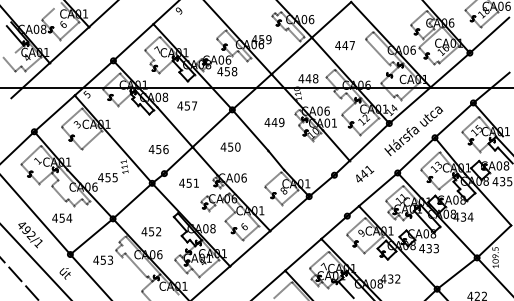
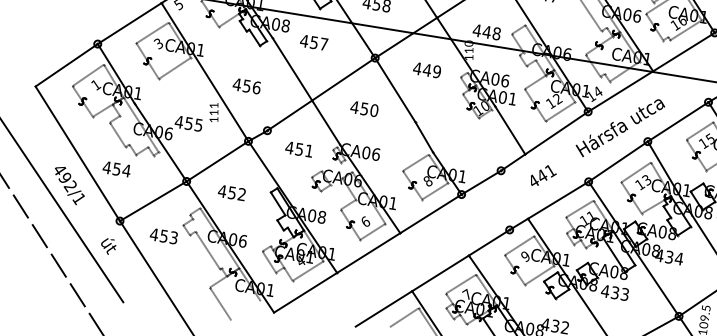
text: (274, 122) -> (427, 70), moved
text: (158, 149) -> (246, 86), moved
text: (151, 231) -> (232, 192), moved

